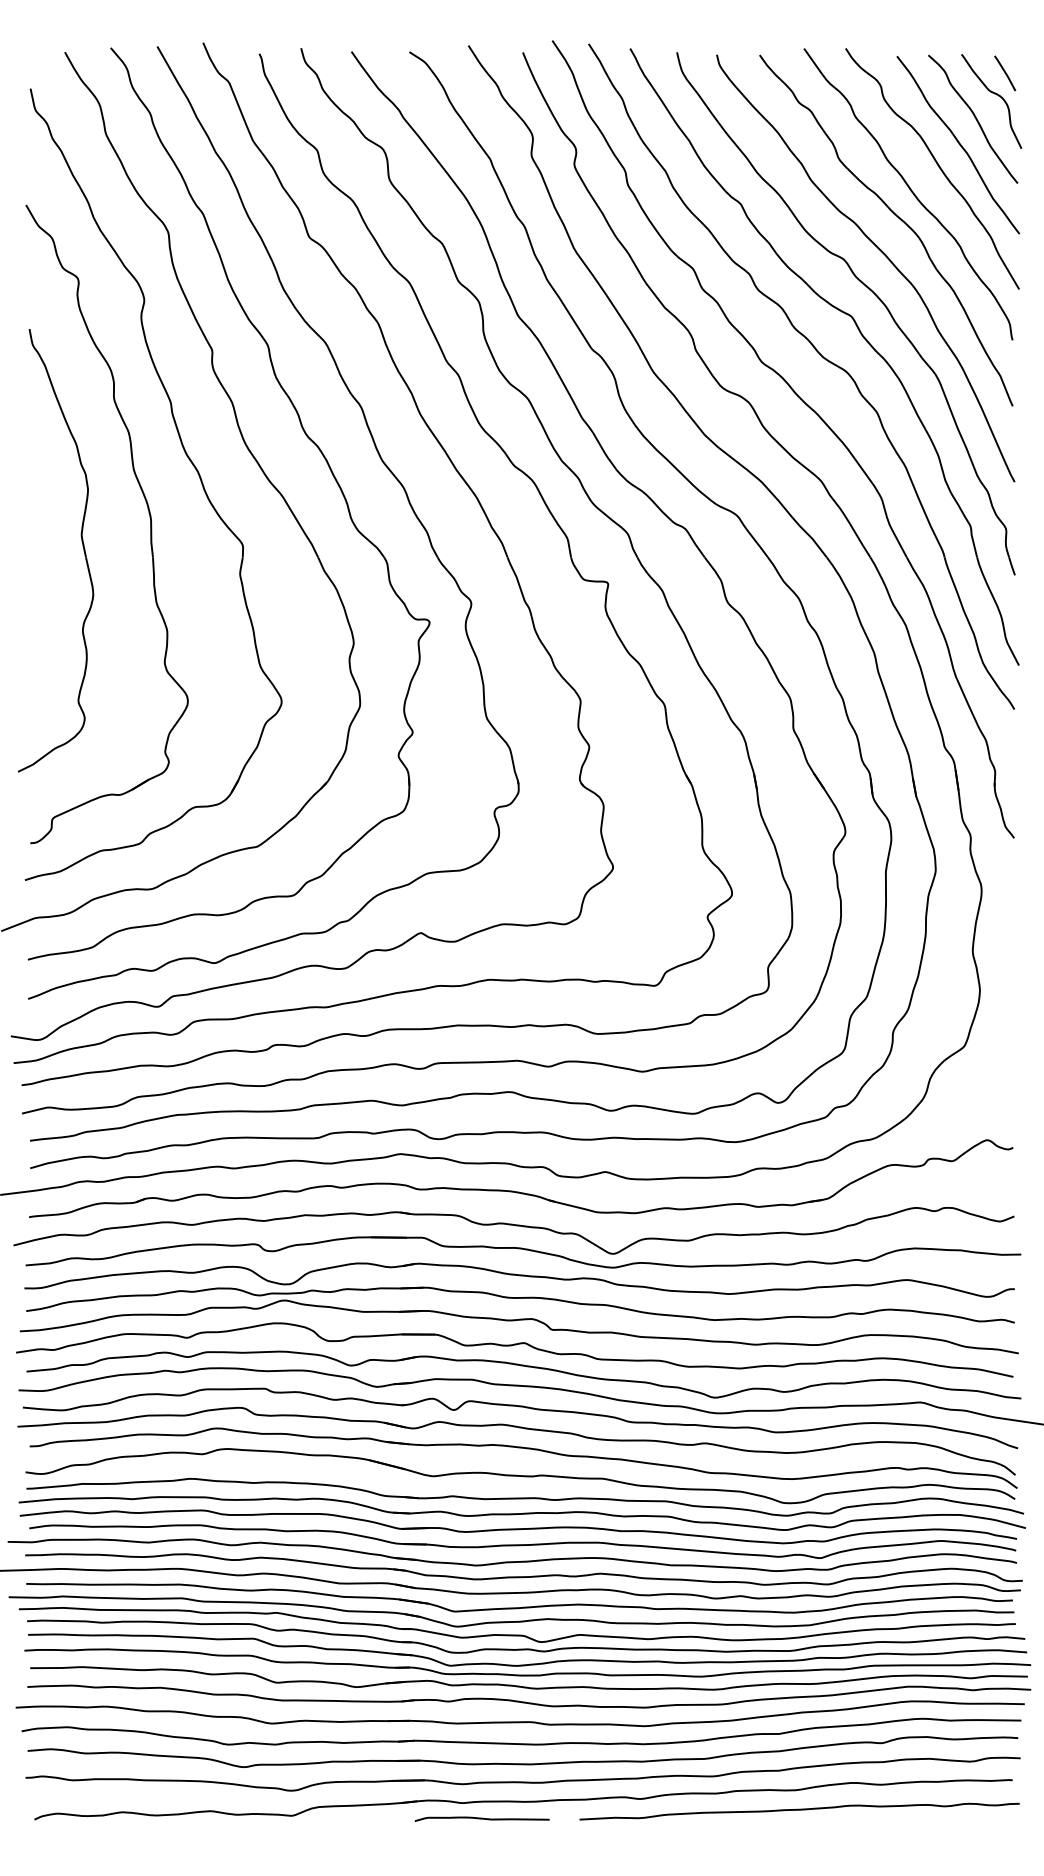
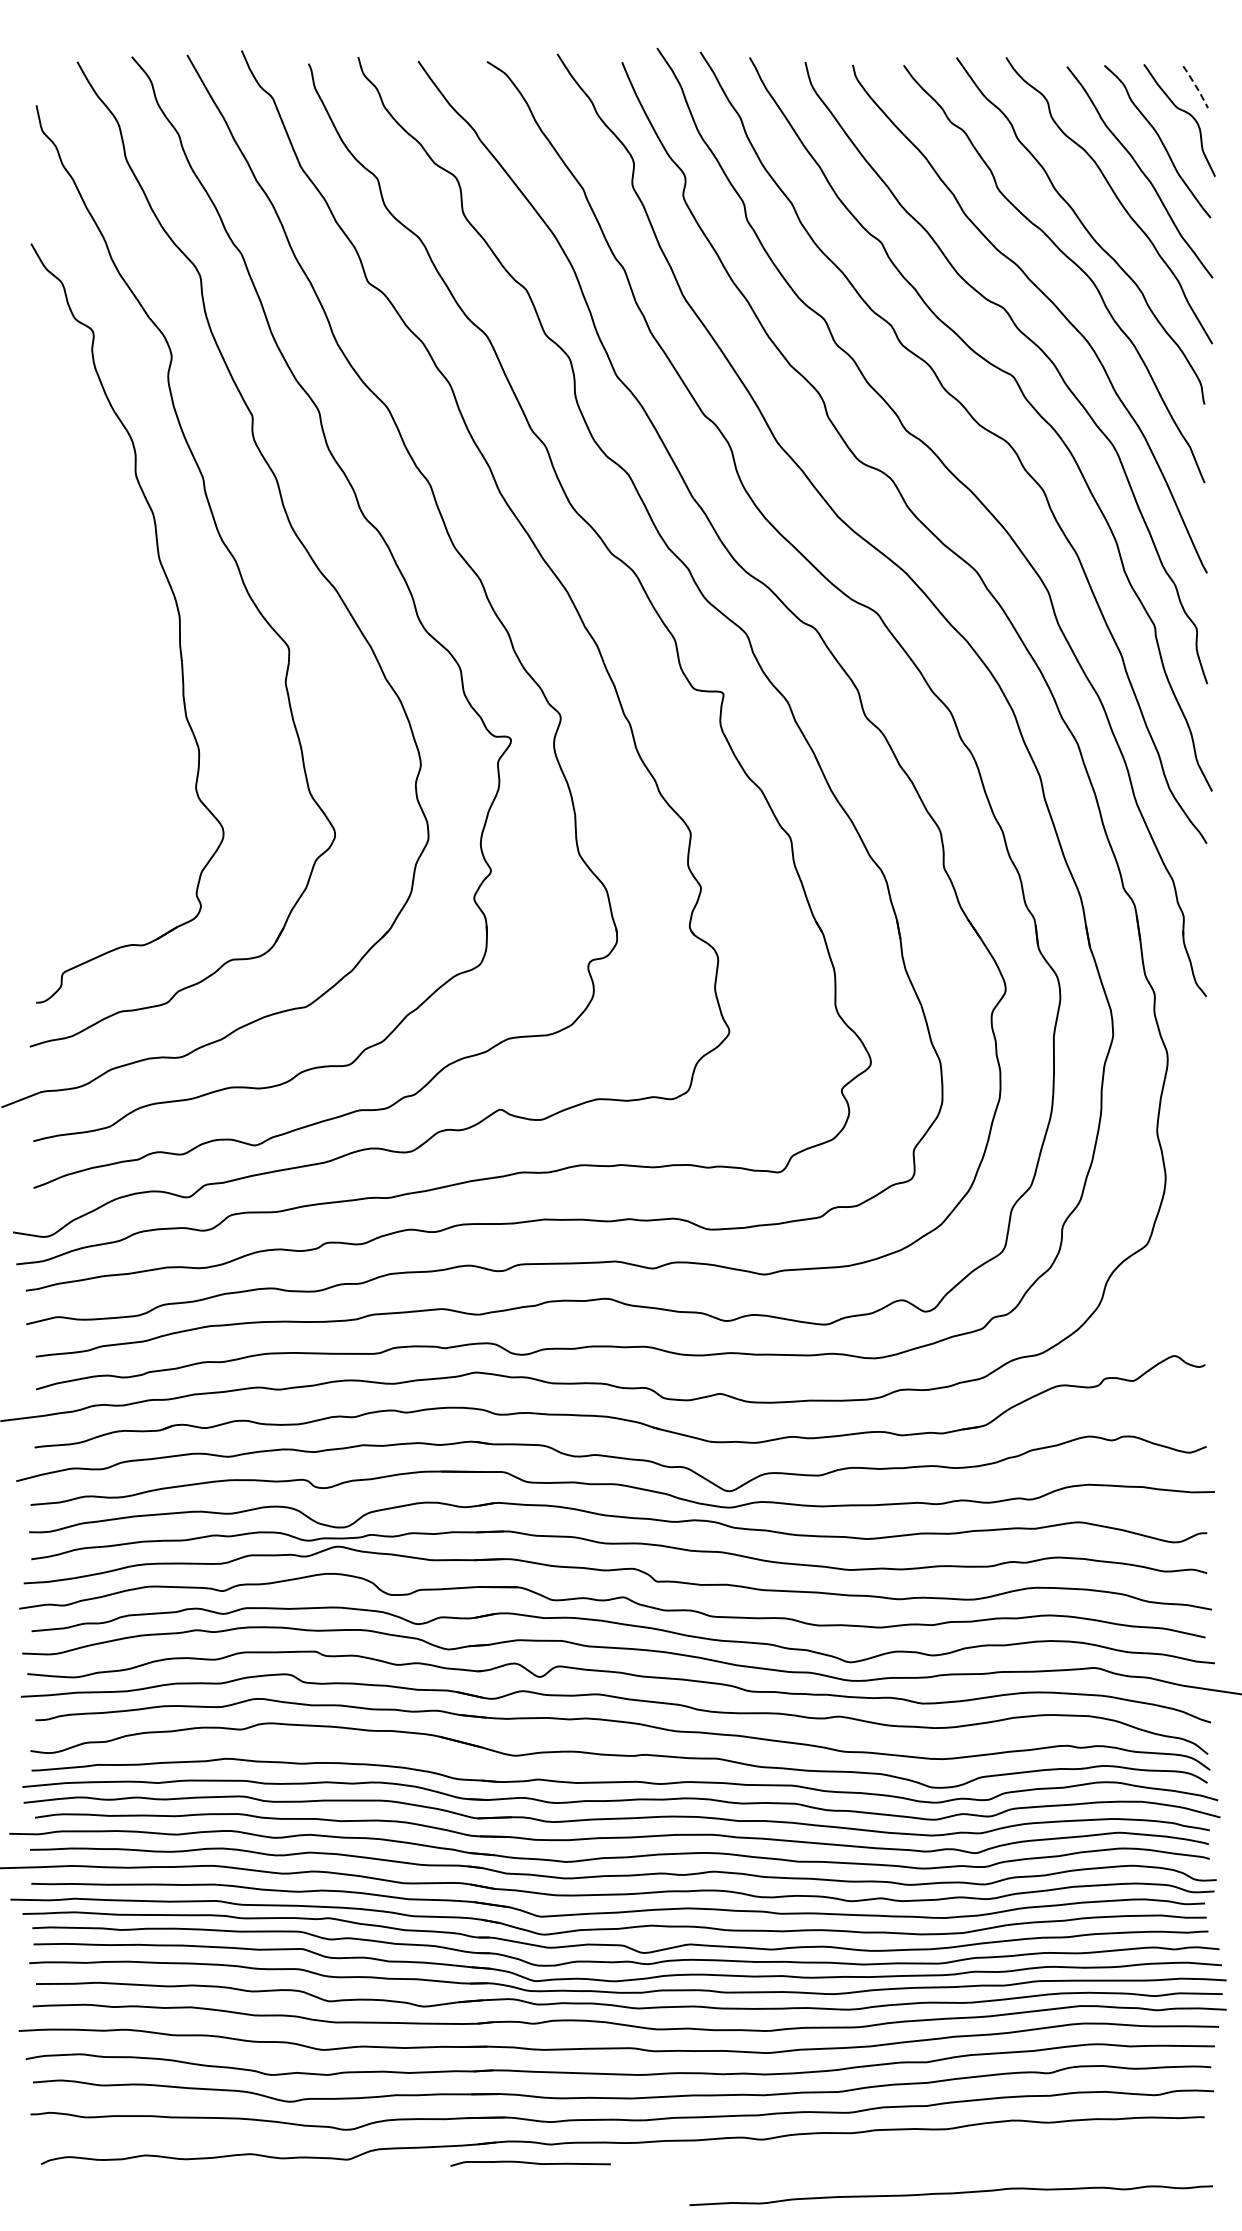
line: (1005, 72) -> (1196, 86), solid -> dashed
part: (82, 547) -> (98, 650), removed
curve: (799, 1810) -> (950, 2194), moved
curve: (482, 1819) -> (530, 2163), moved

